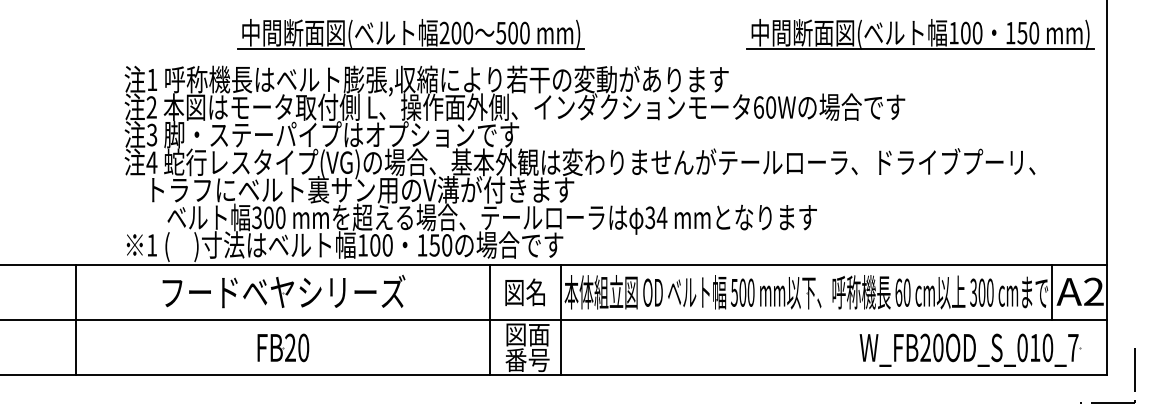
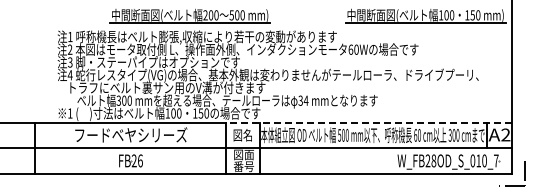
line: (799, 264) -> (369, 122), solid -> dashed
text: (303, 346) -> (140, 160), FB20 -> FB26
text: (937, 346) -> (433, 160), W_FB20OD_S_010_7 -> W_FB28OD_S_010_7

